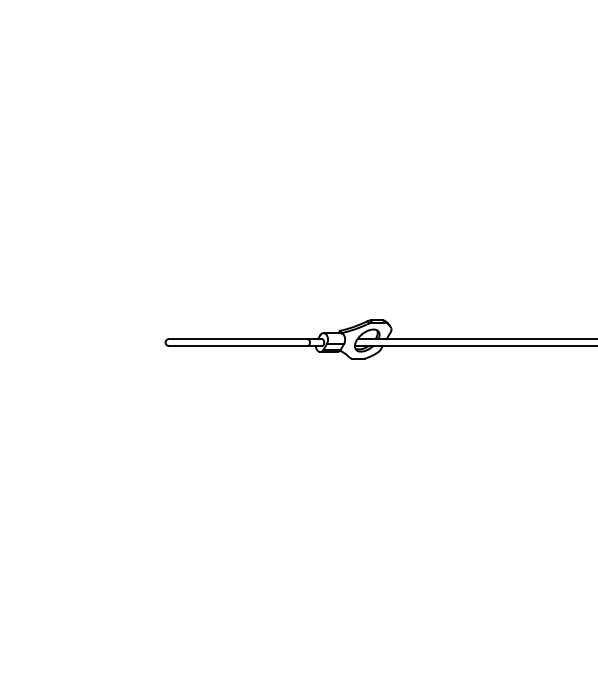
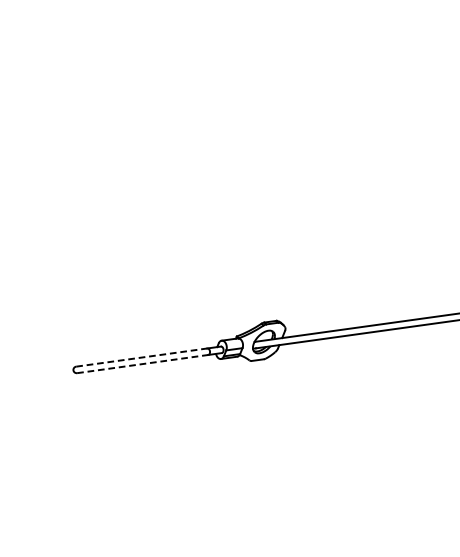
line: (238, 339) -> (142, 357), solid -> dashed
line: (238, 346) -> (142, 364), solid -> dashed

